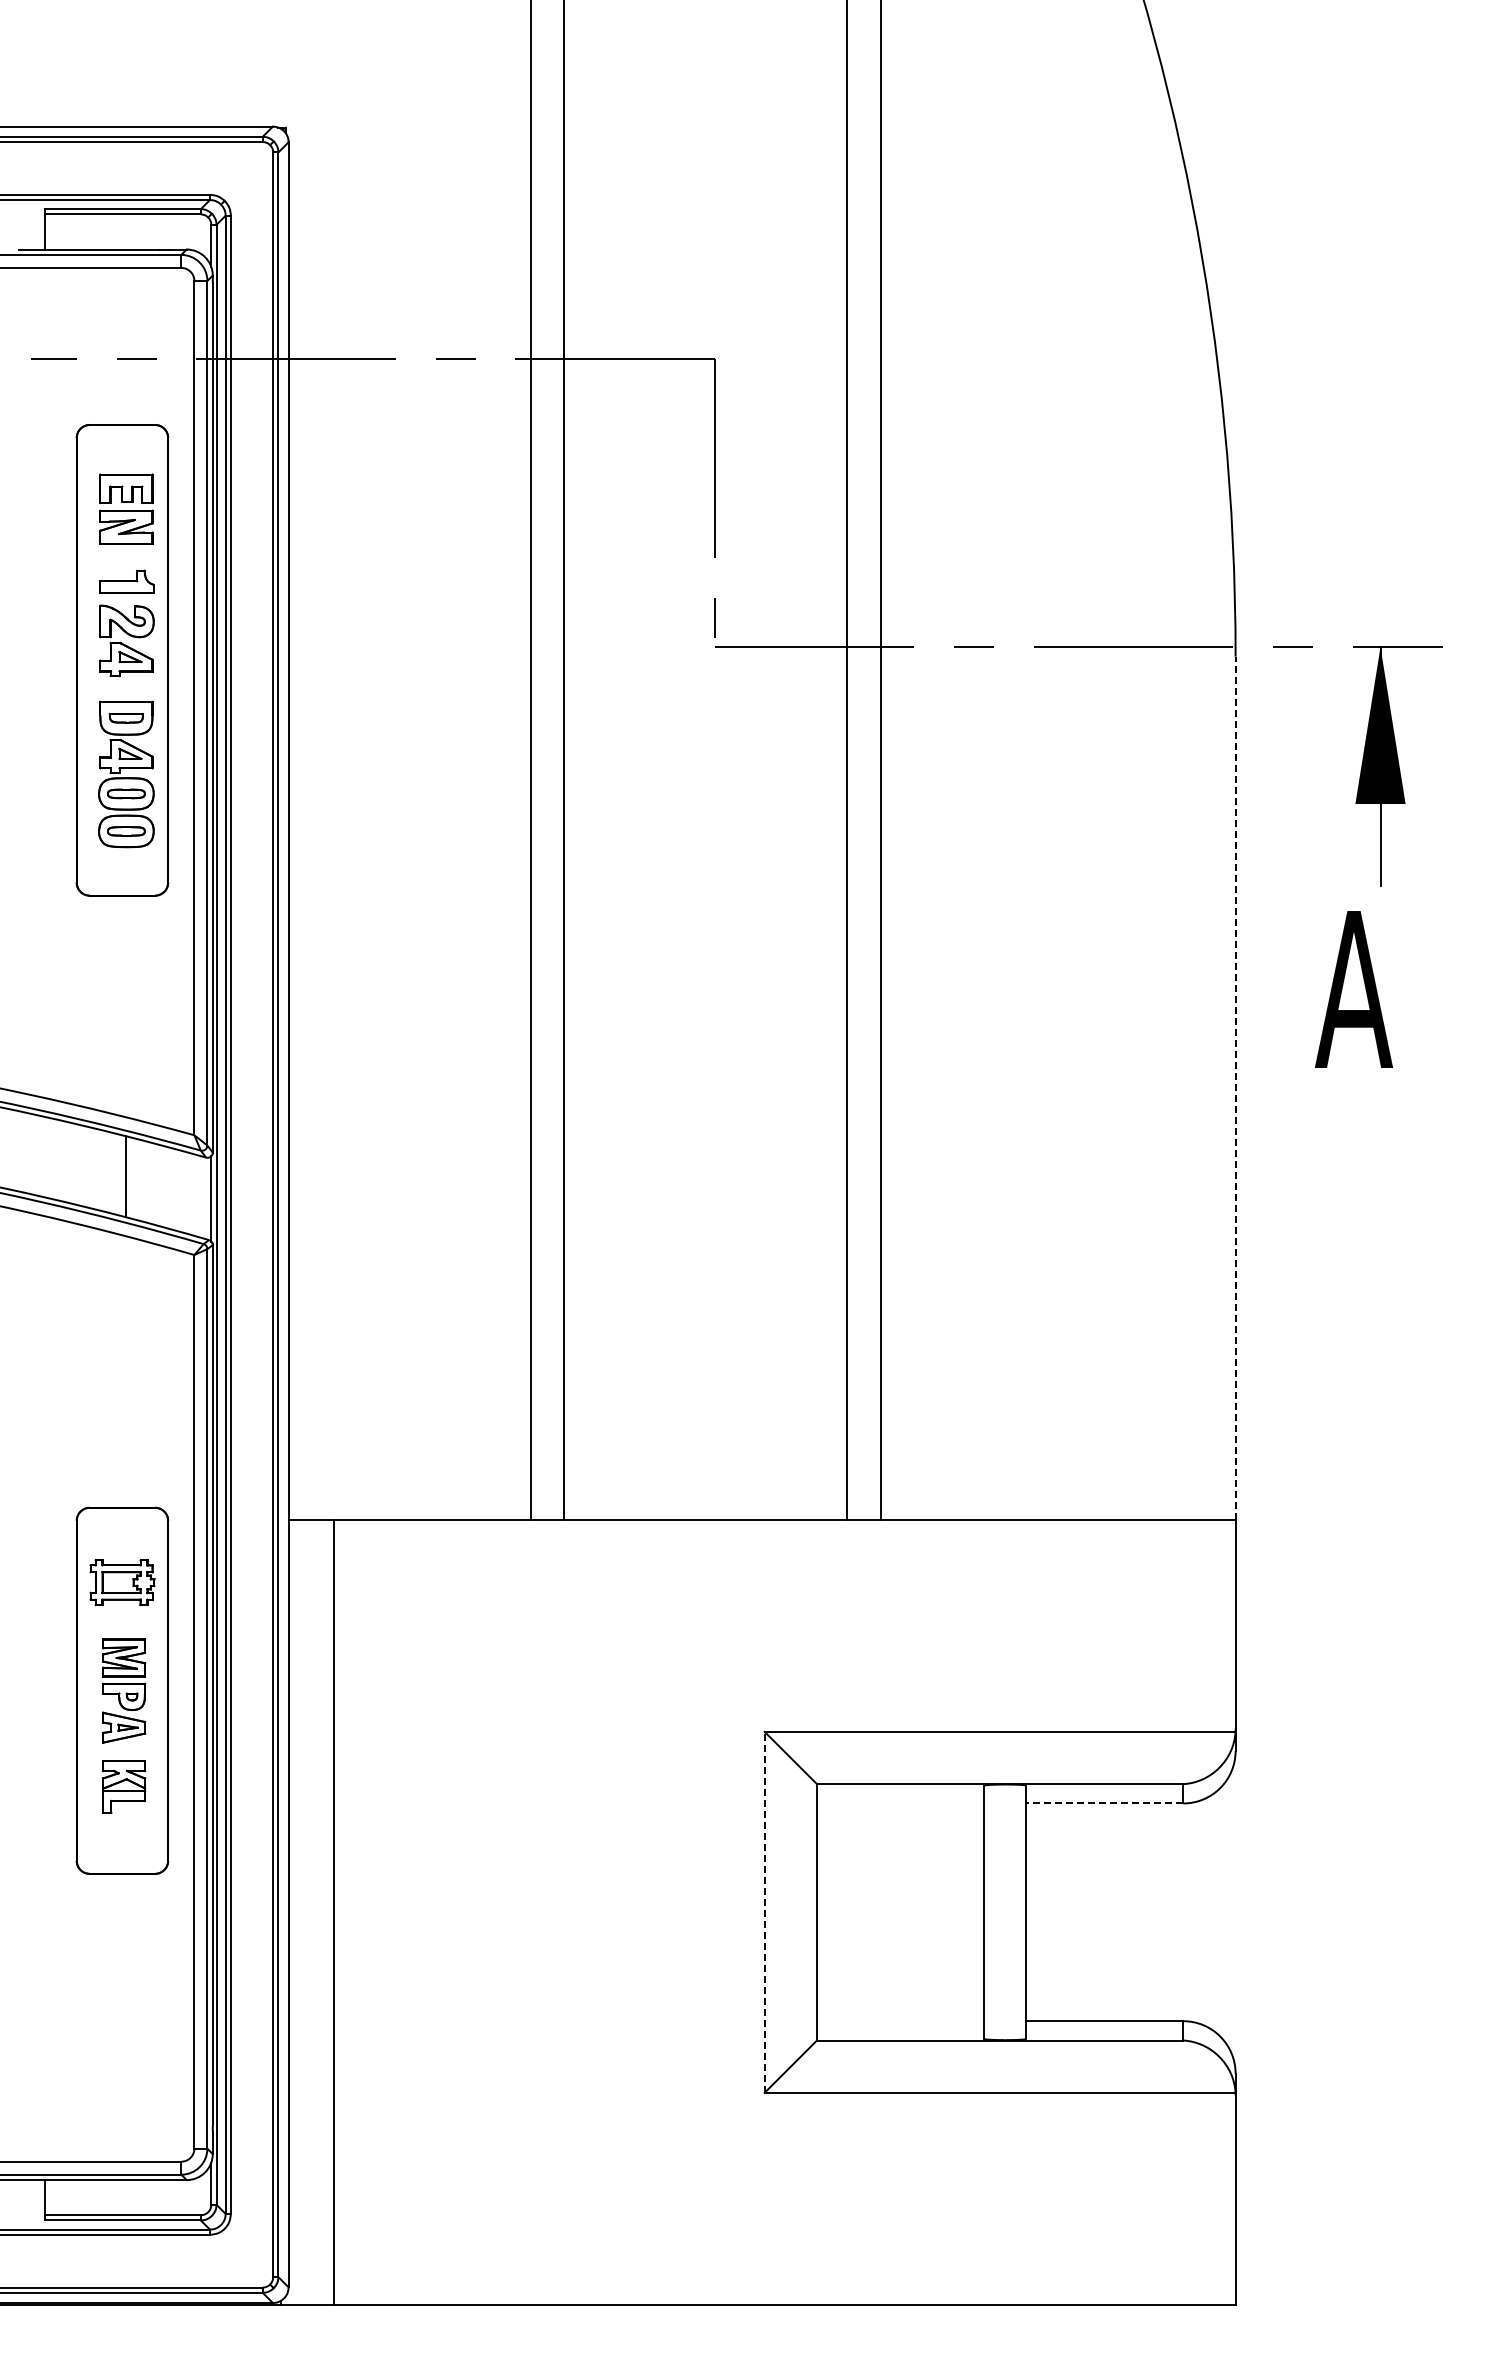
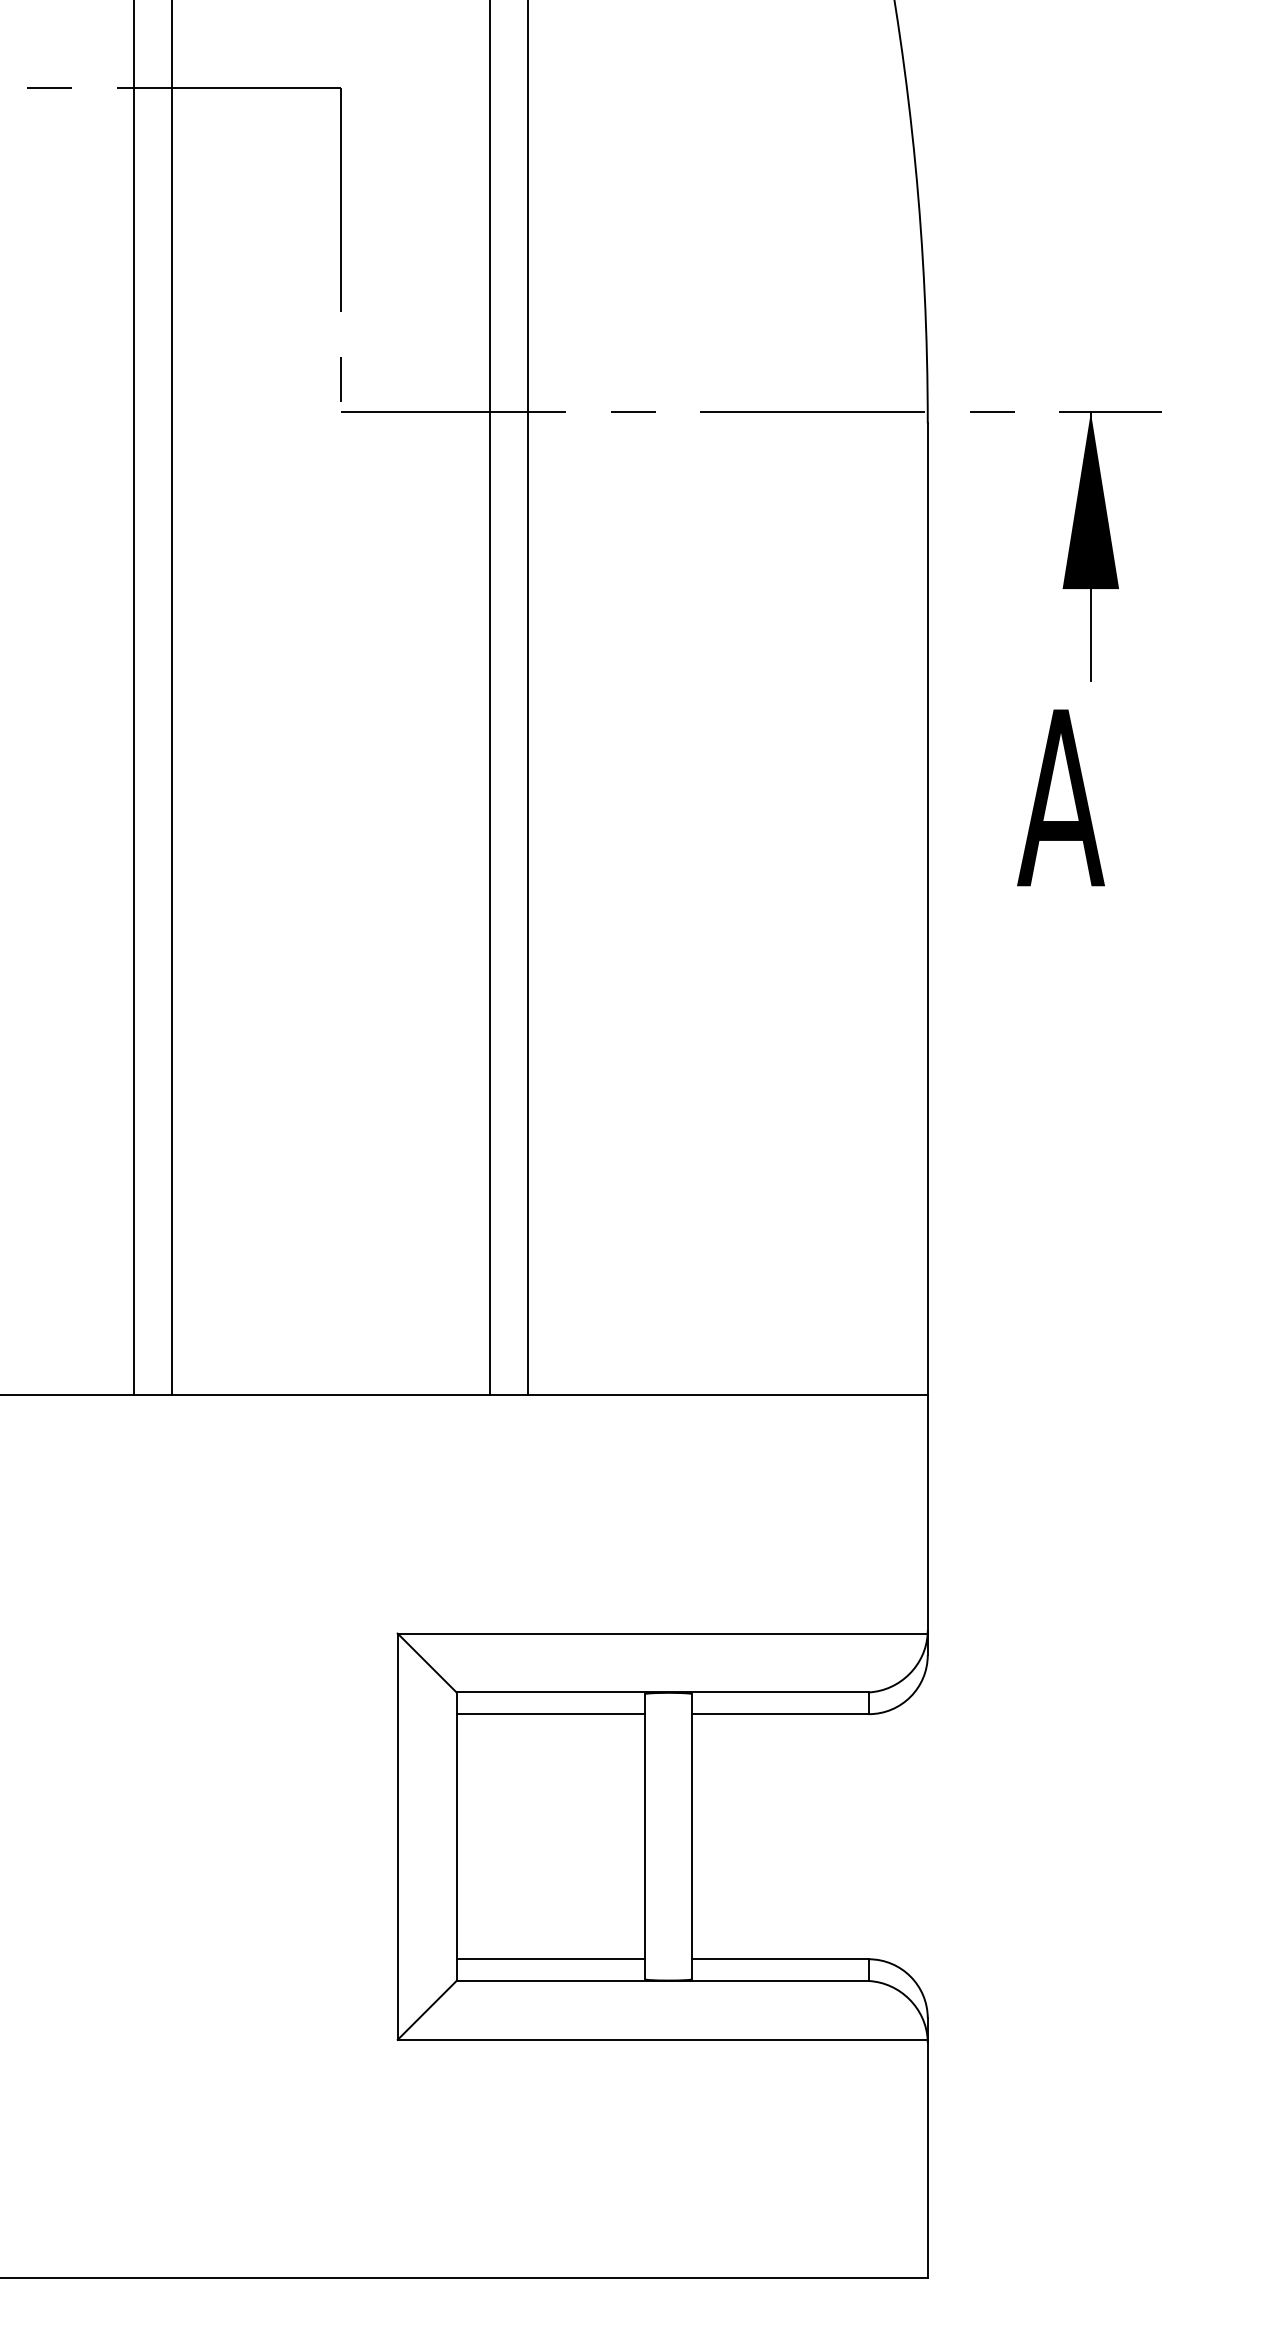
line: (1235, 1088) -> (927, 909), dashed -> solid
line: (900, 1803) -> (550, 1714), added
line: (1104, 1803) -> (780, 1714), dashed -> solid
line: (764, 1911) -> (397, 1835), dashed -> solid
line: (900, 2021) -> (550, 1959), added

